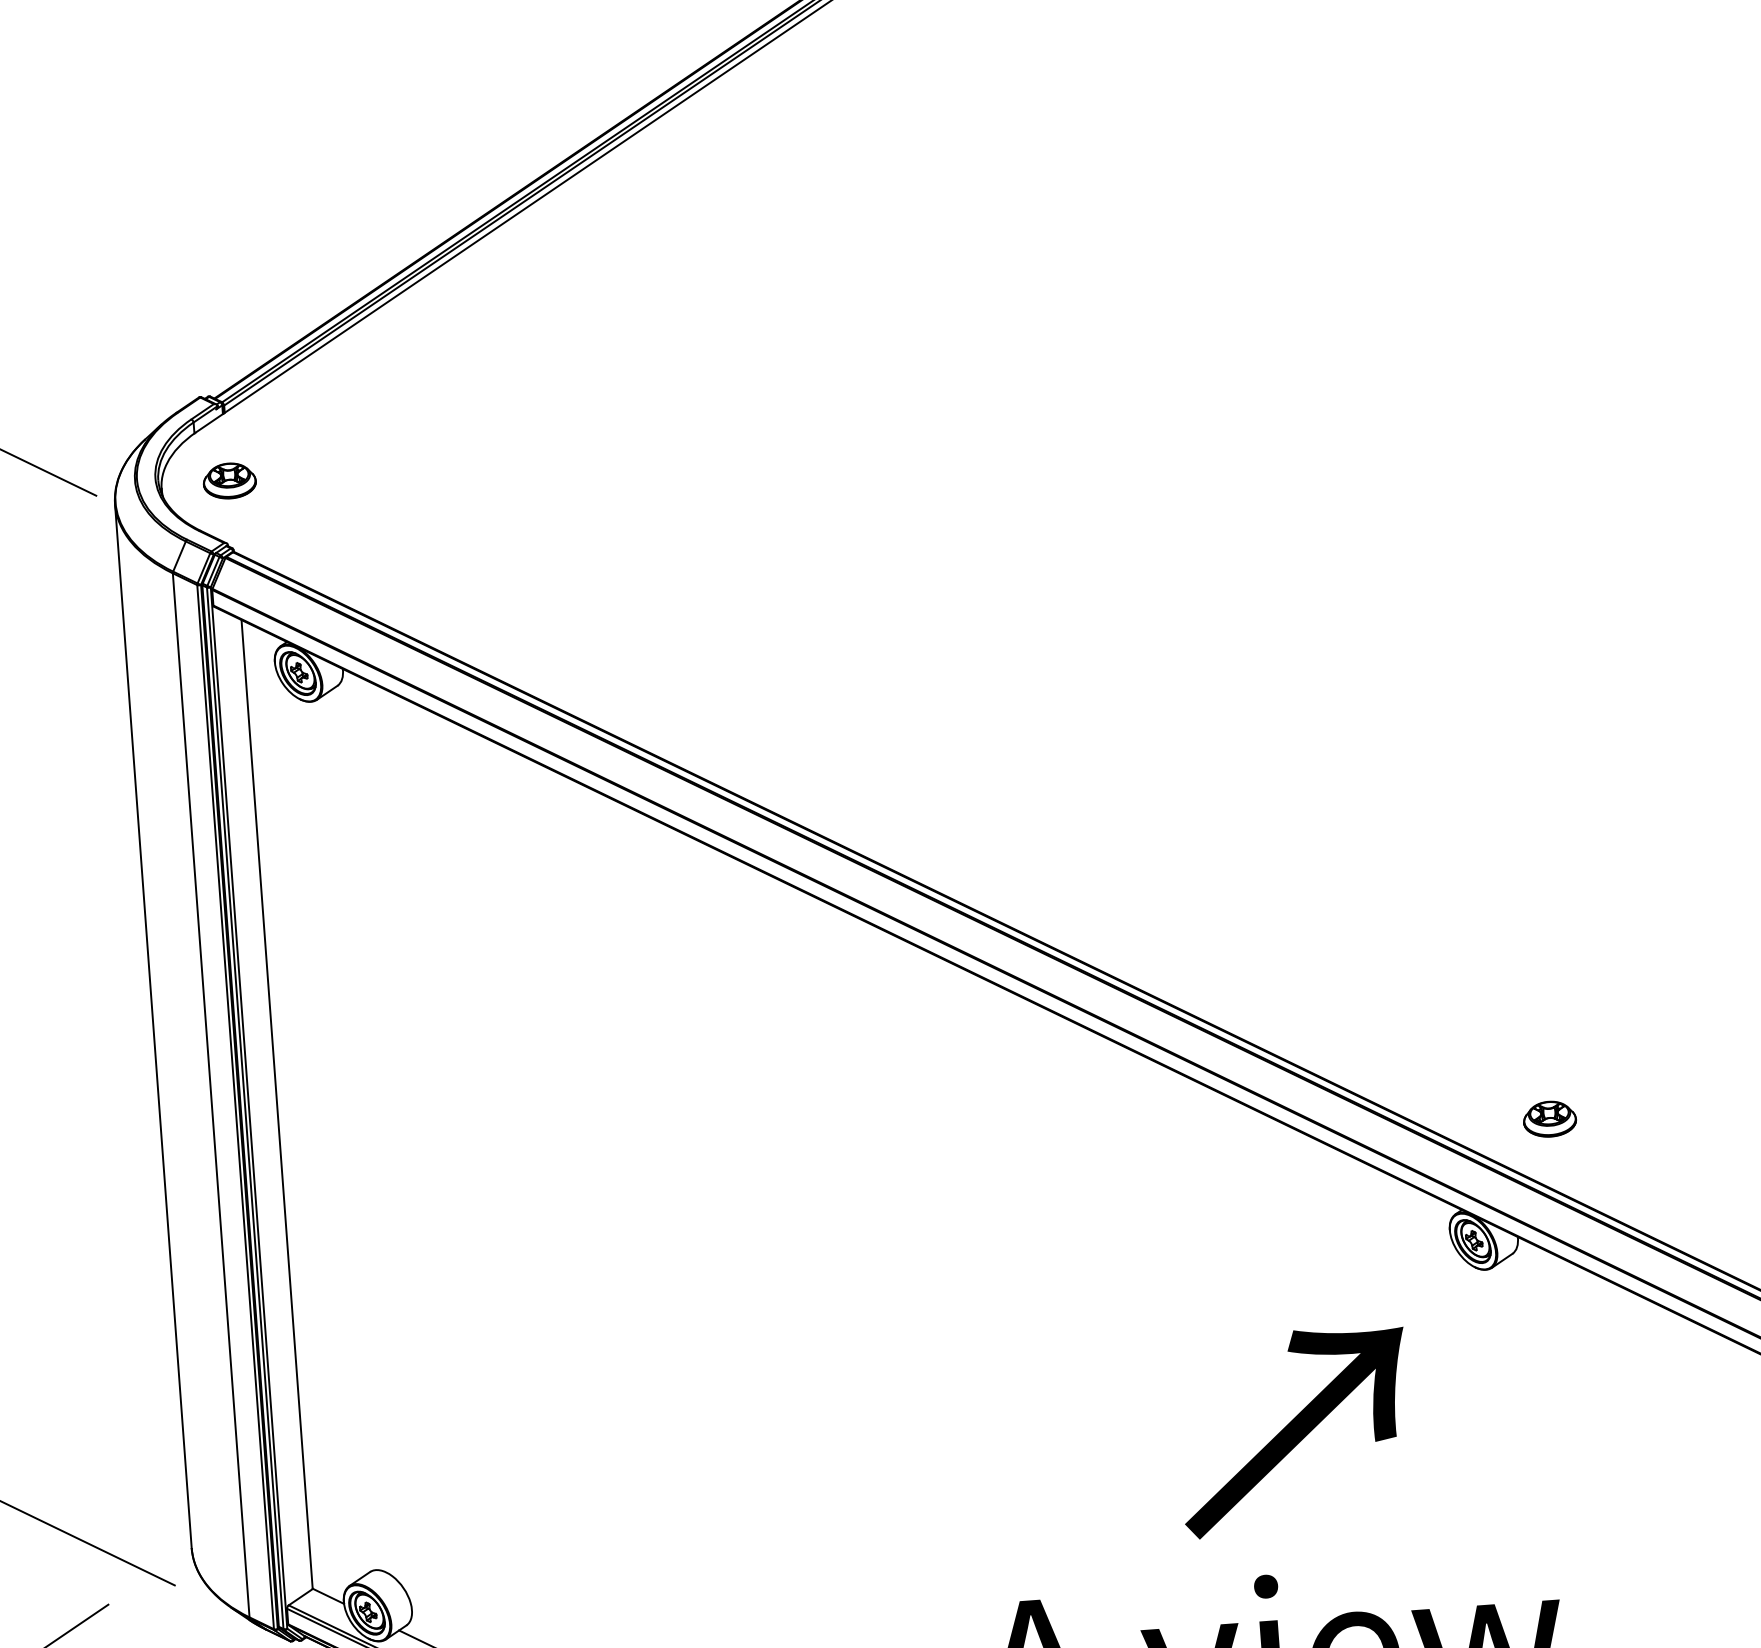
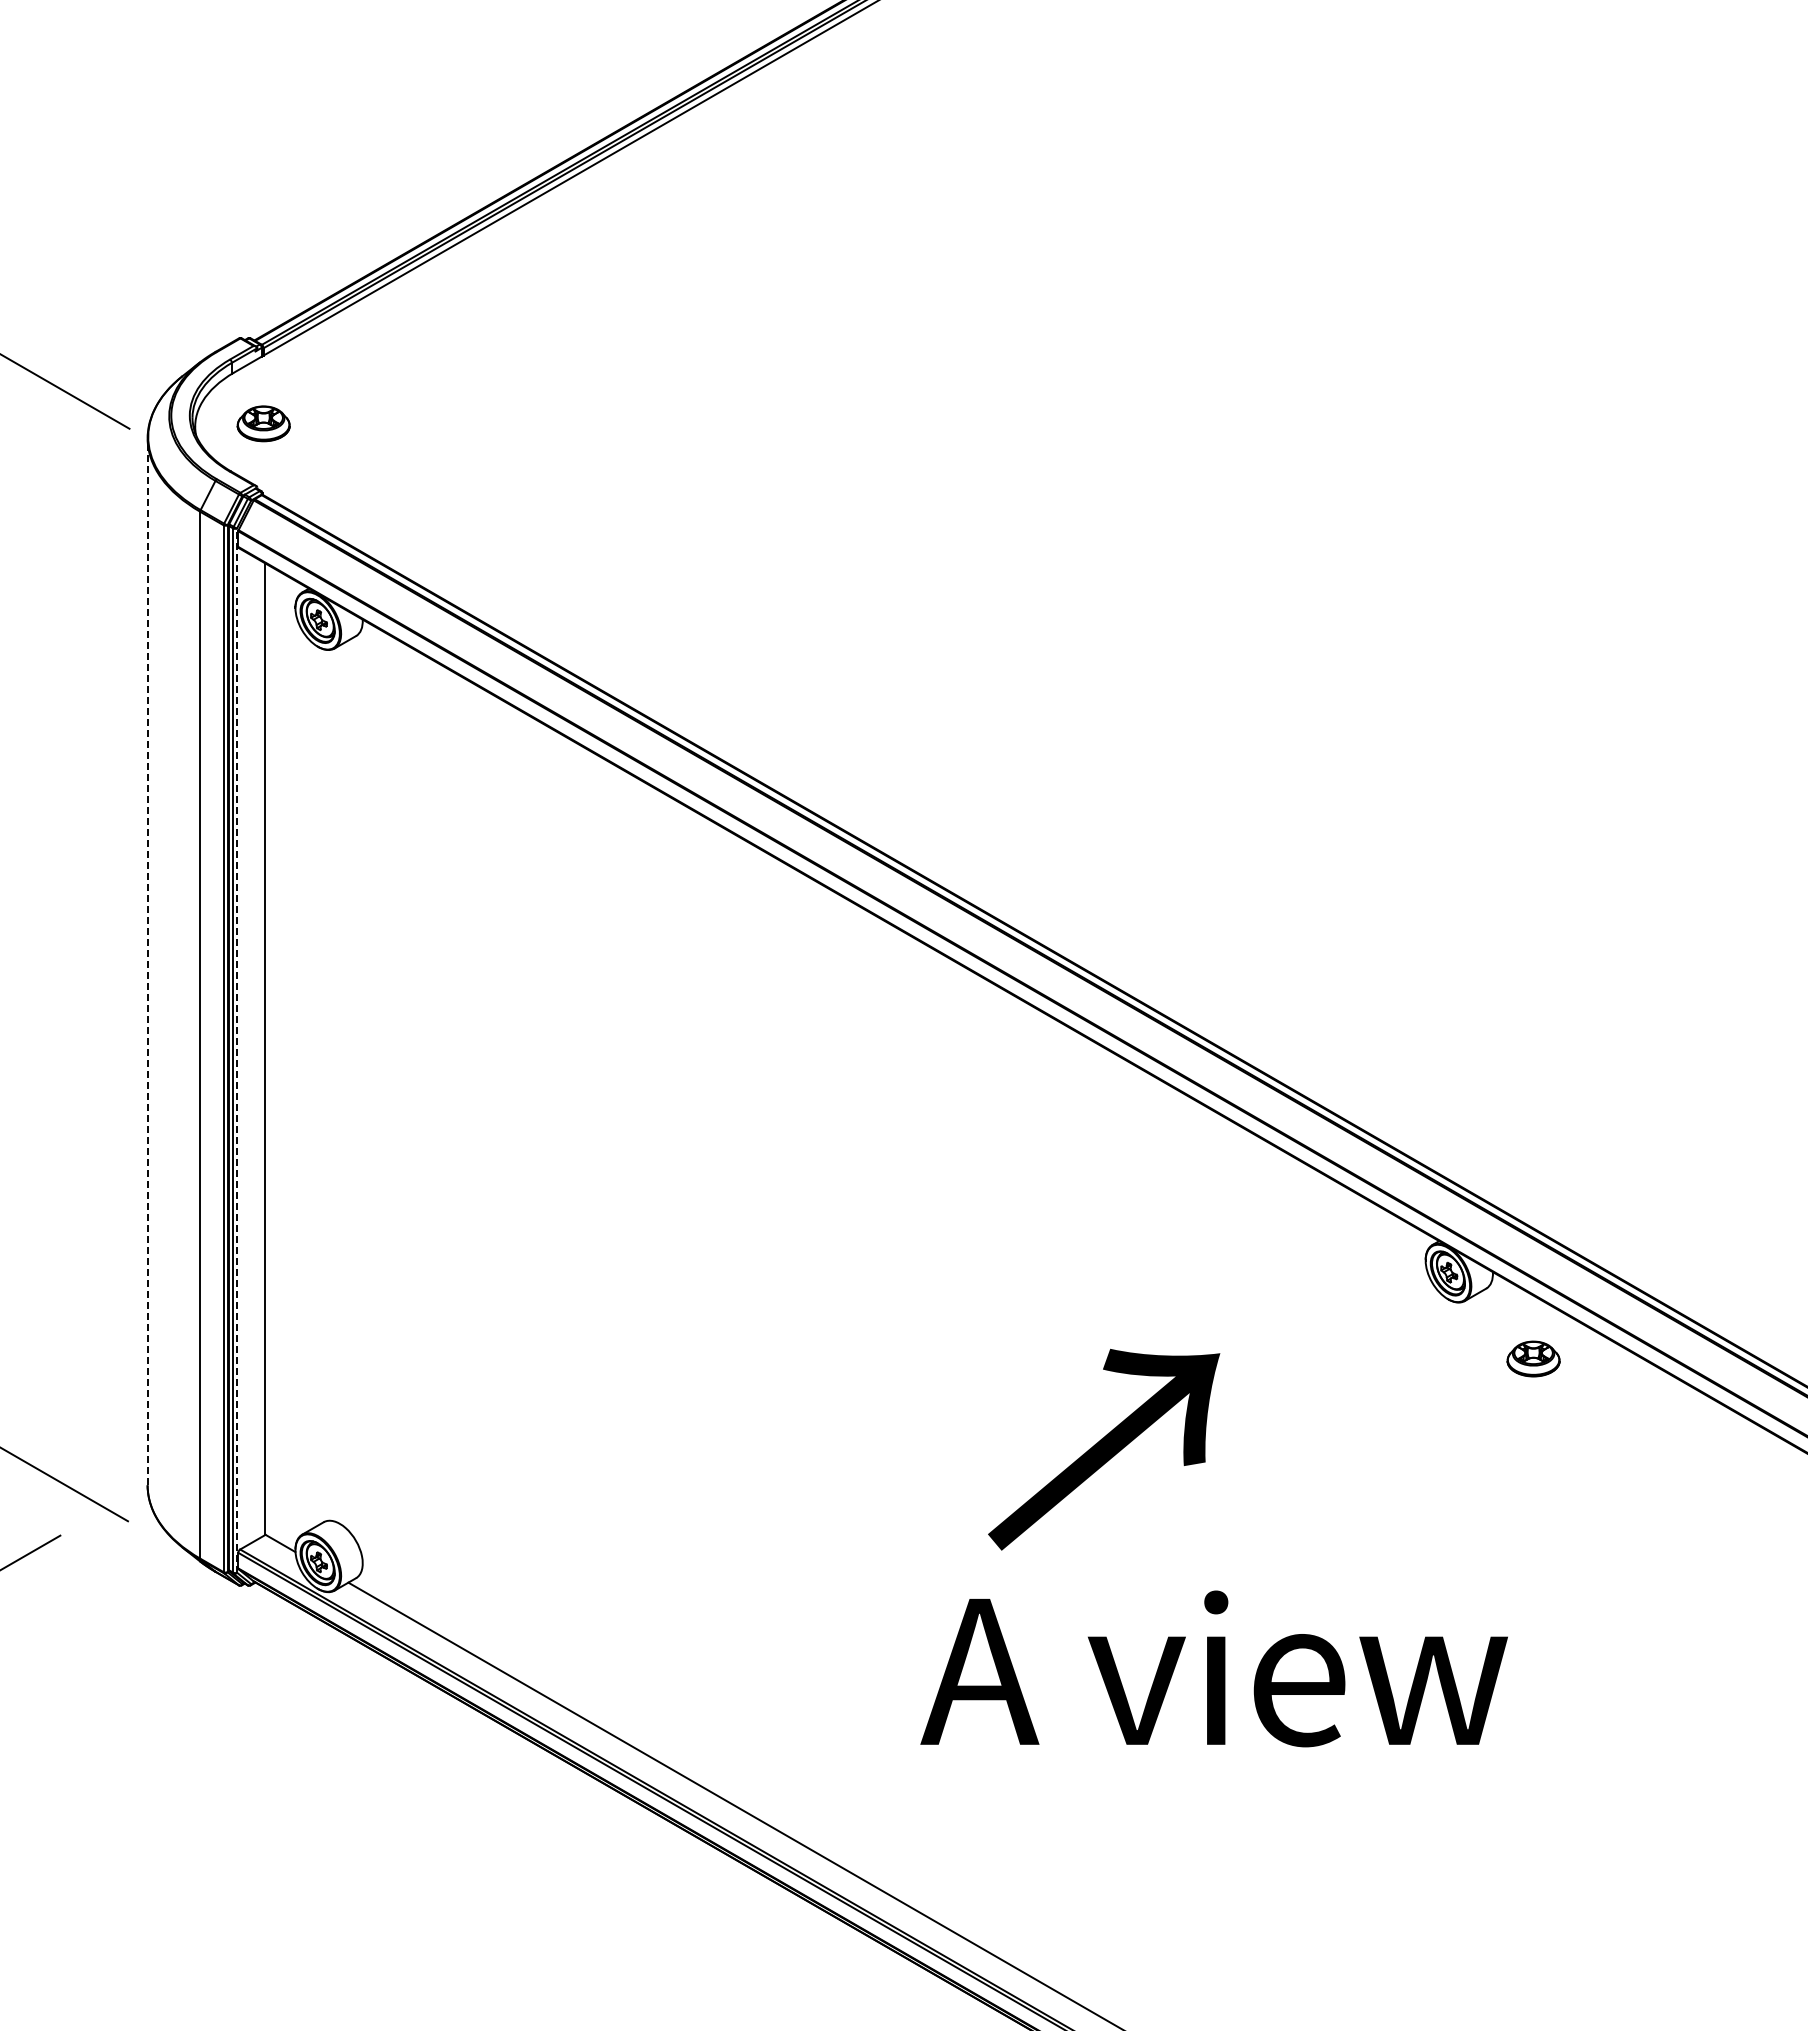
line: (153, 1025) -> (147, 961), solid -> dashed
line: (249, 1107) -> (237, 1050), solid -> dashed
part: (1549, 1118) -> (1533, 1358), moved
text: (1294, 1431) -> (1104, 1449), moved

